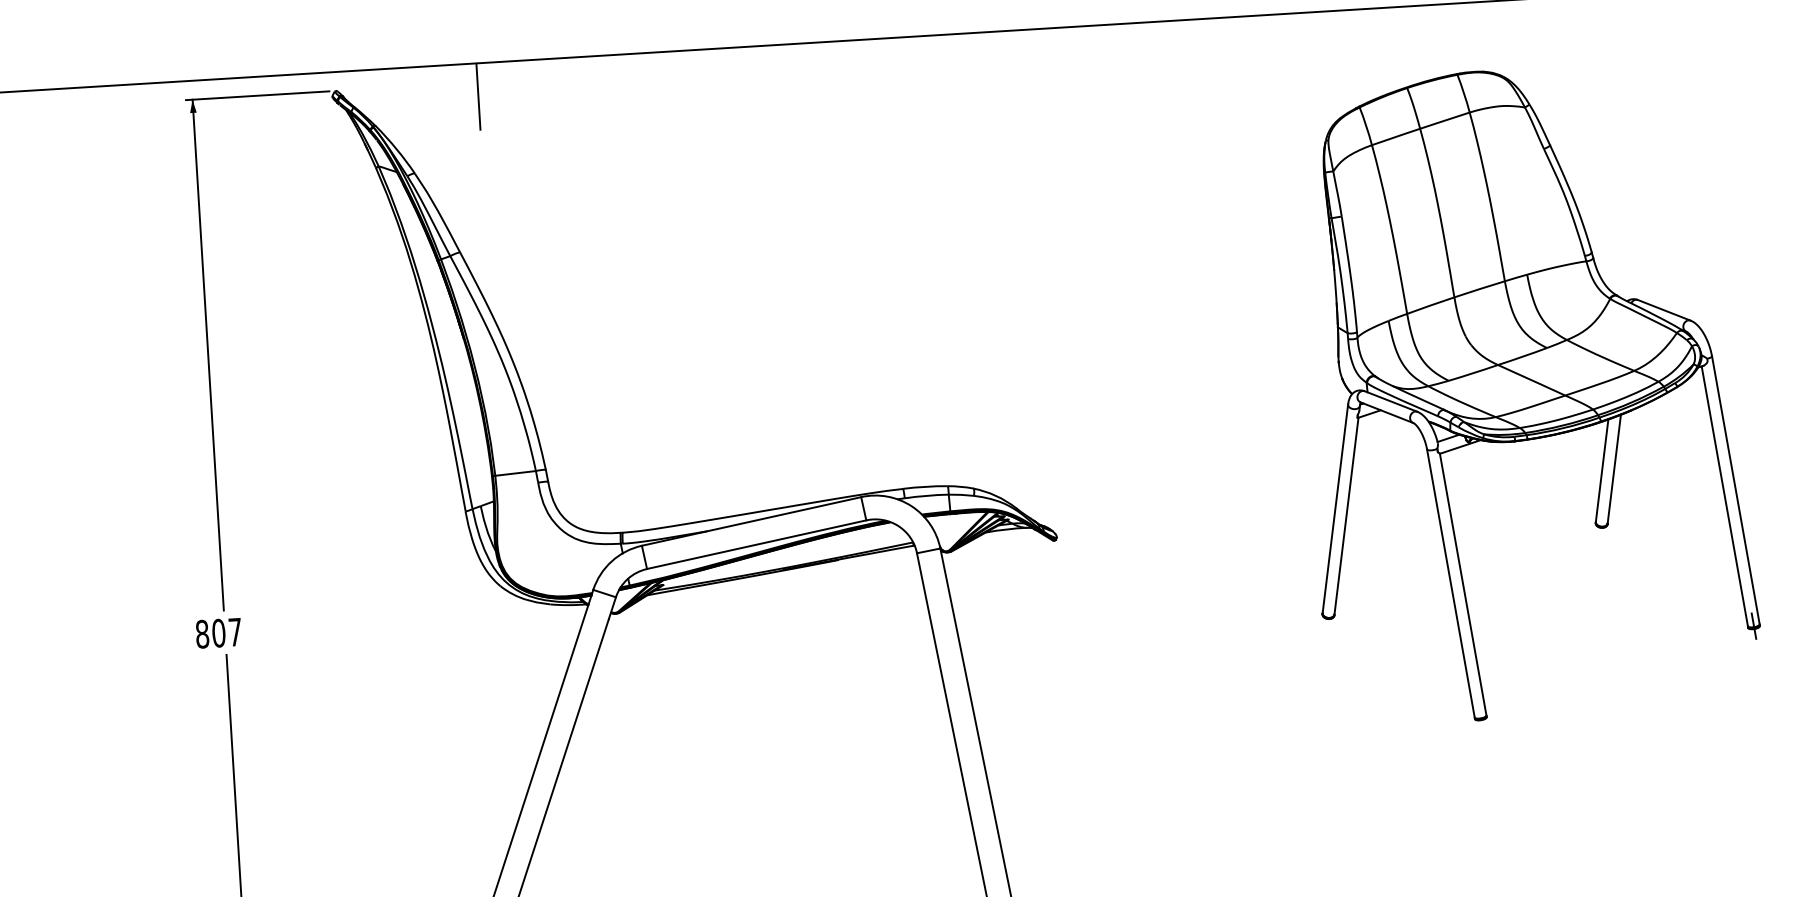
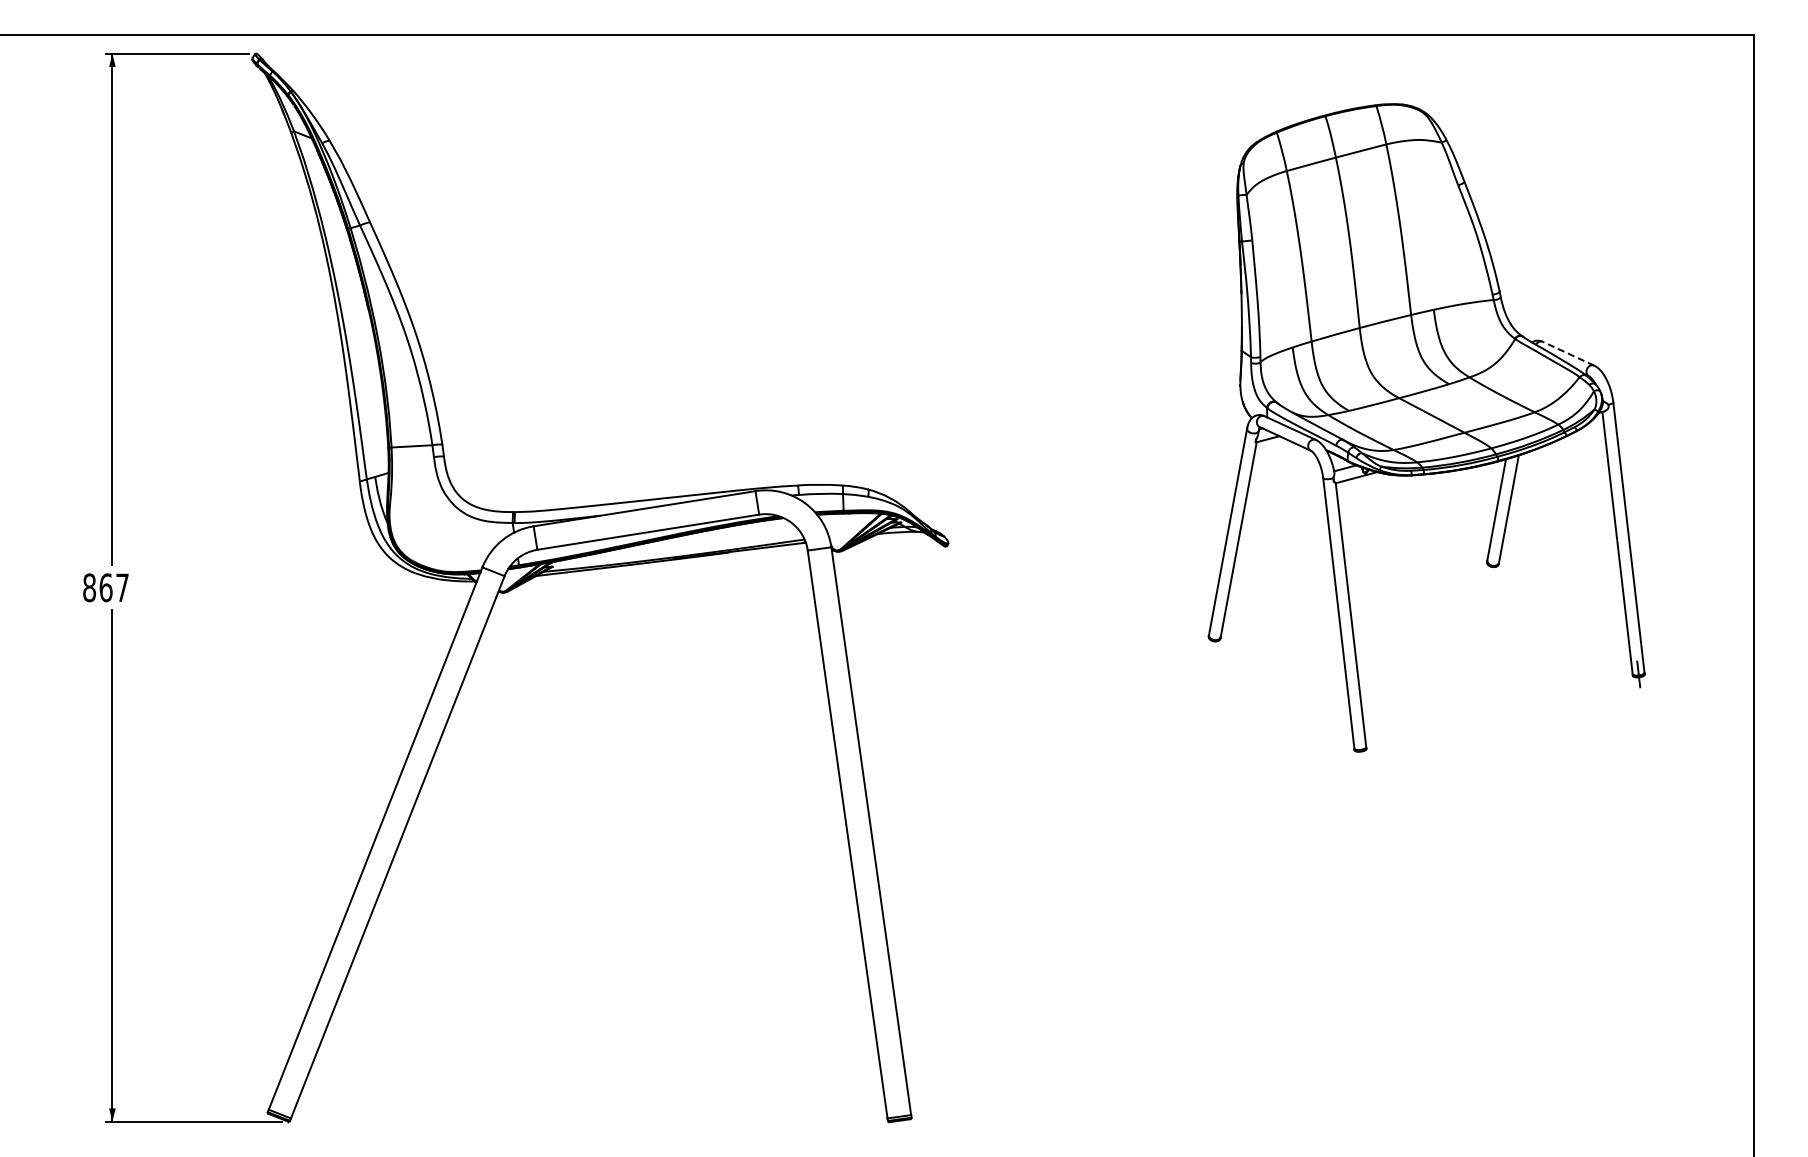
line: (478, 97) -> (397, 68), removed
line: (1664, 310) -> (1568, 353), solid -> dashed
text: (218, 632) -> (105, 587), 807 -> 867

